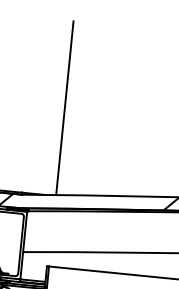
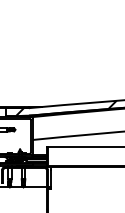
line: (64, 107) -> (47, 57), removed

